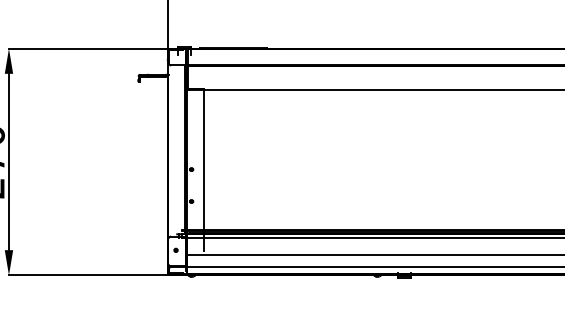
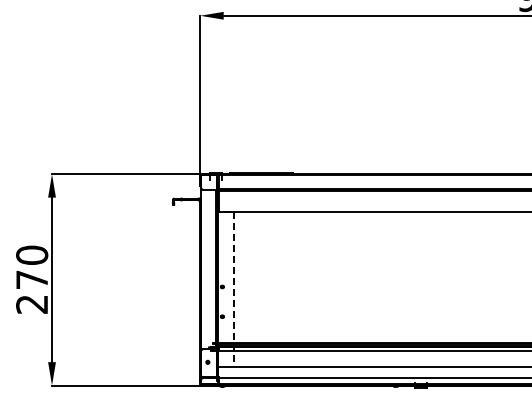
line: (204, 171) -> (234, 288), solid -> dashed

